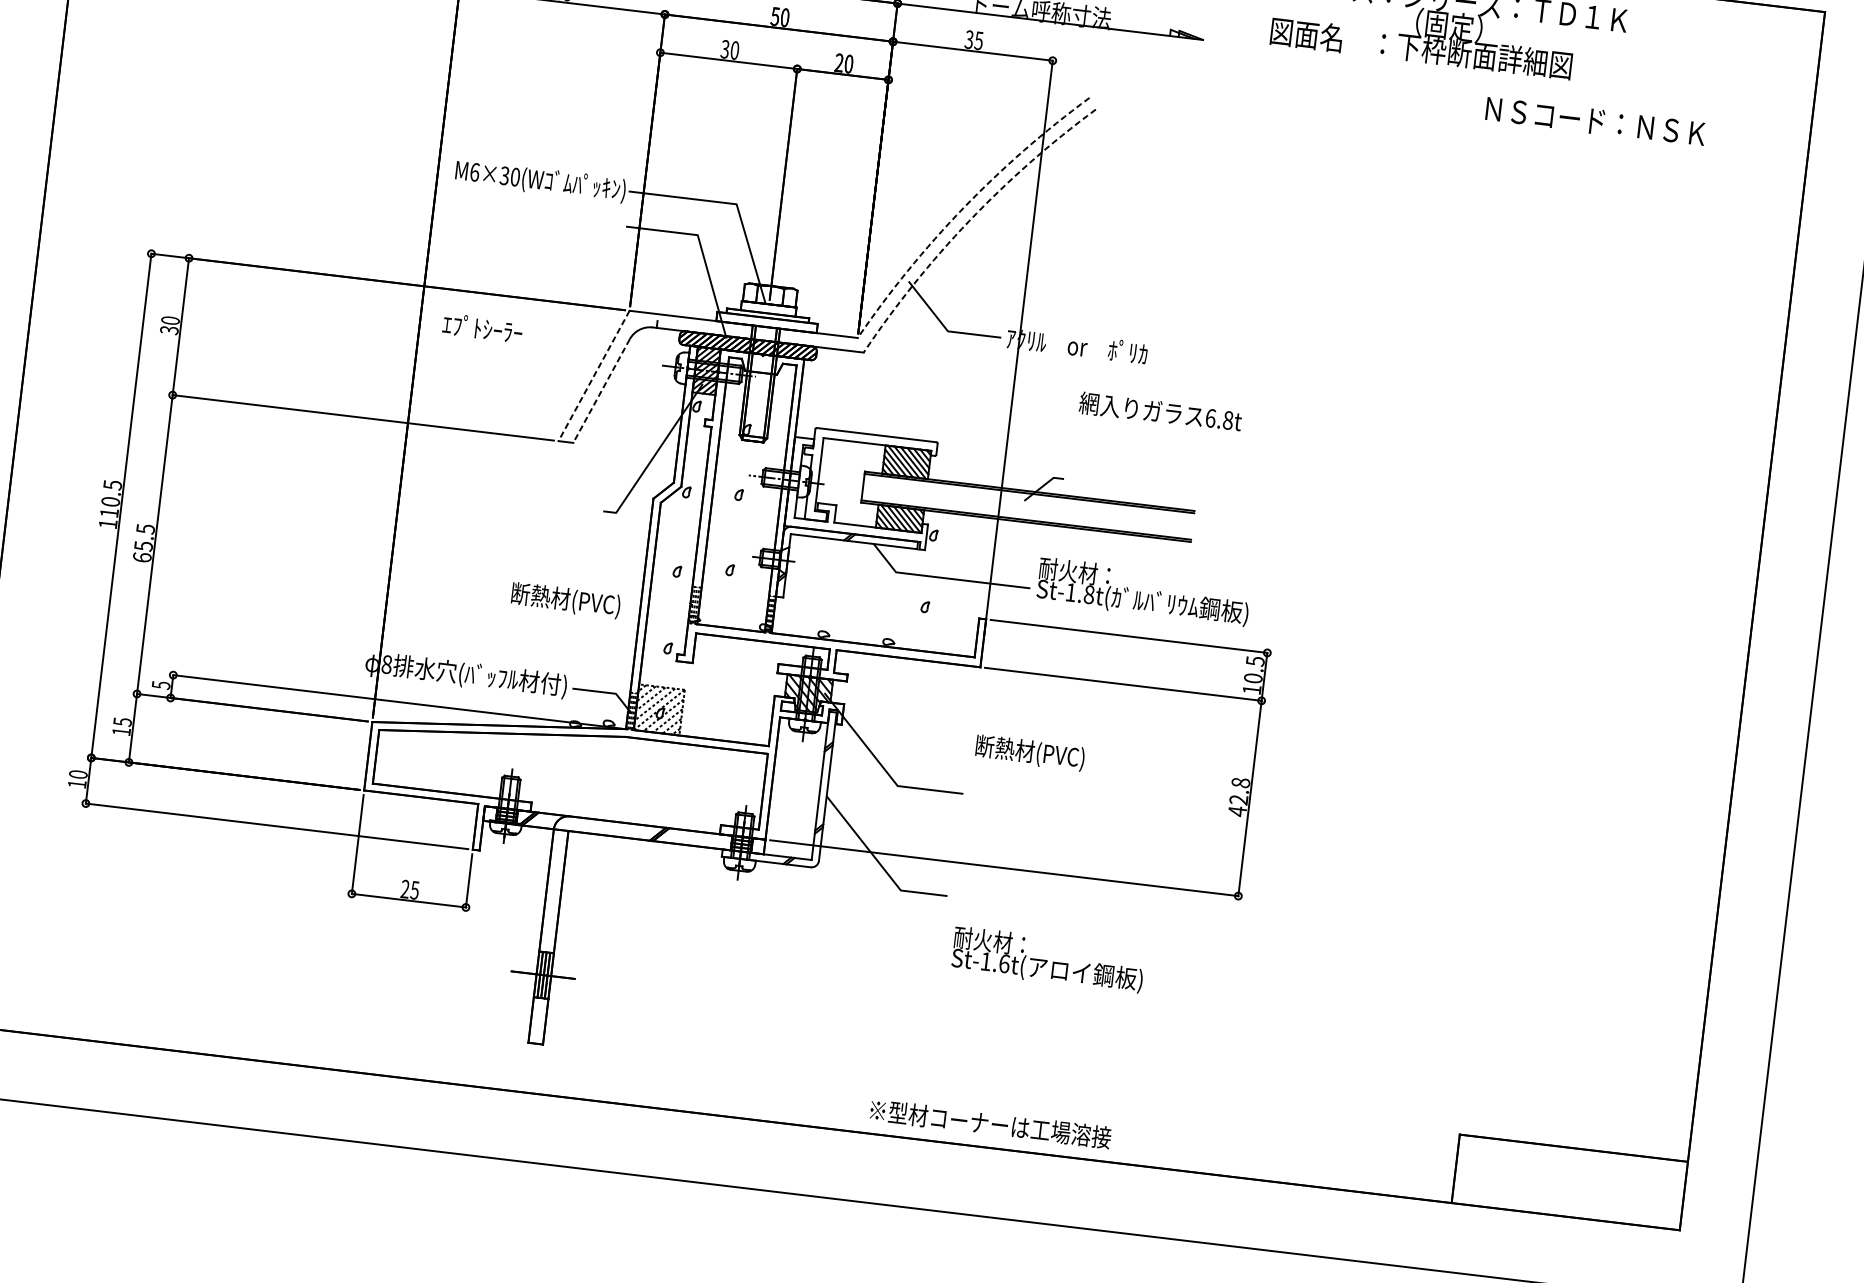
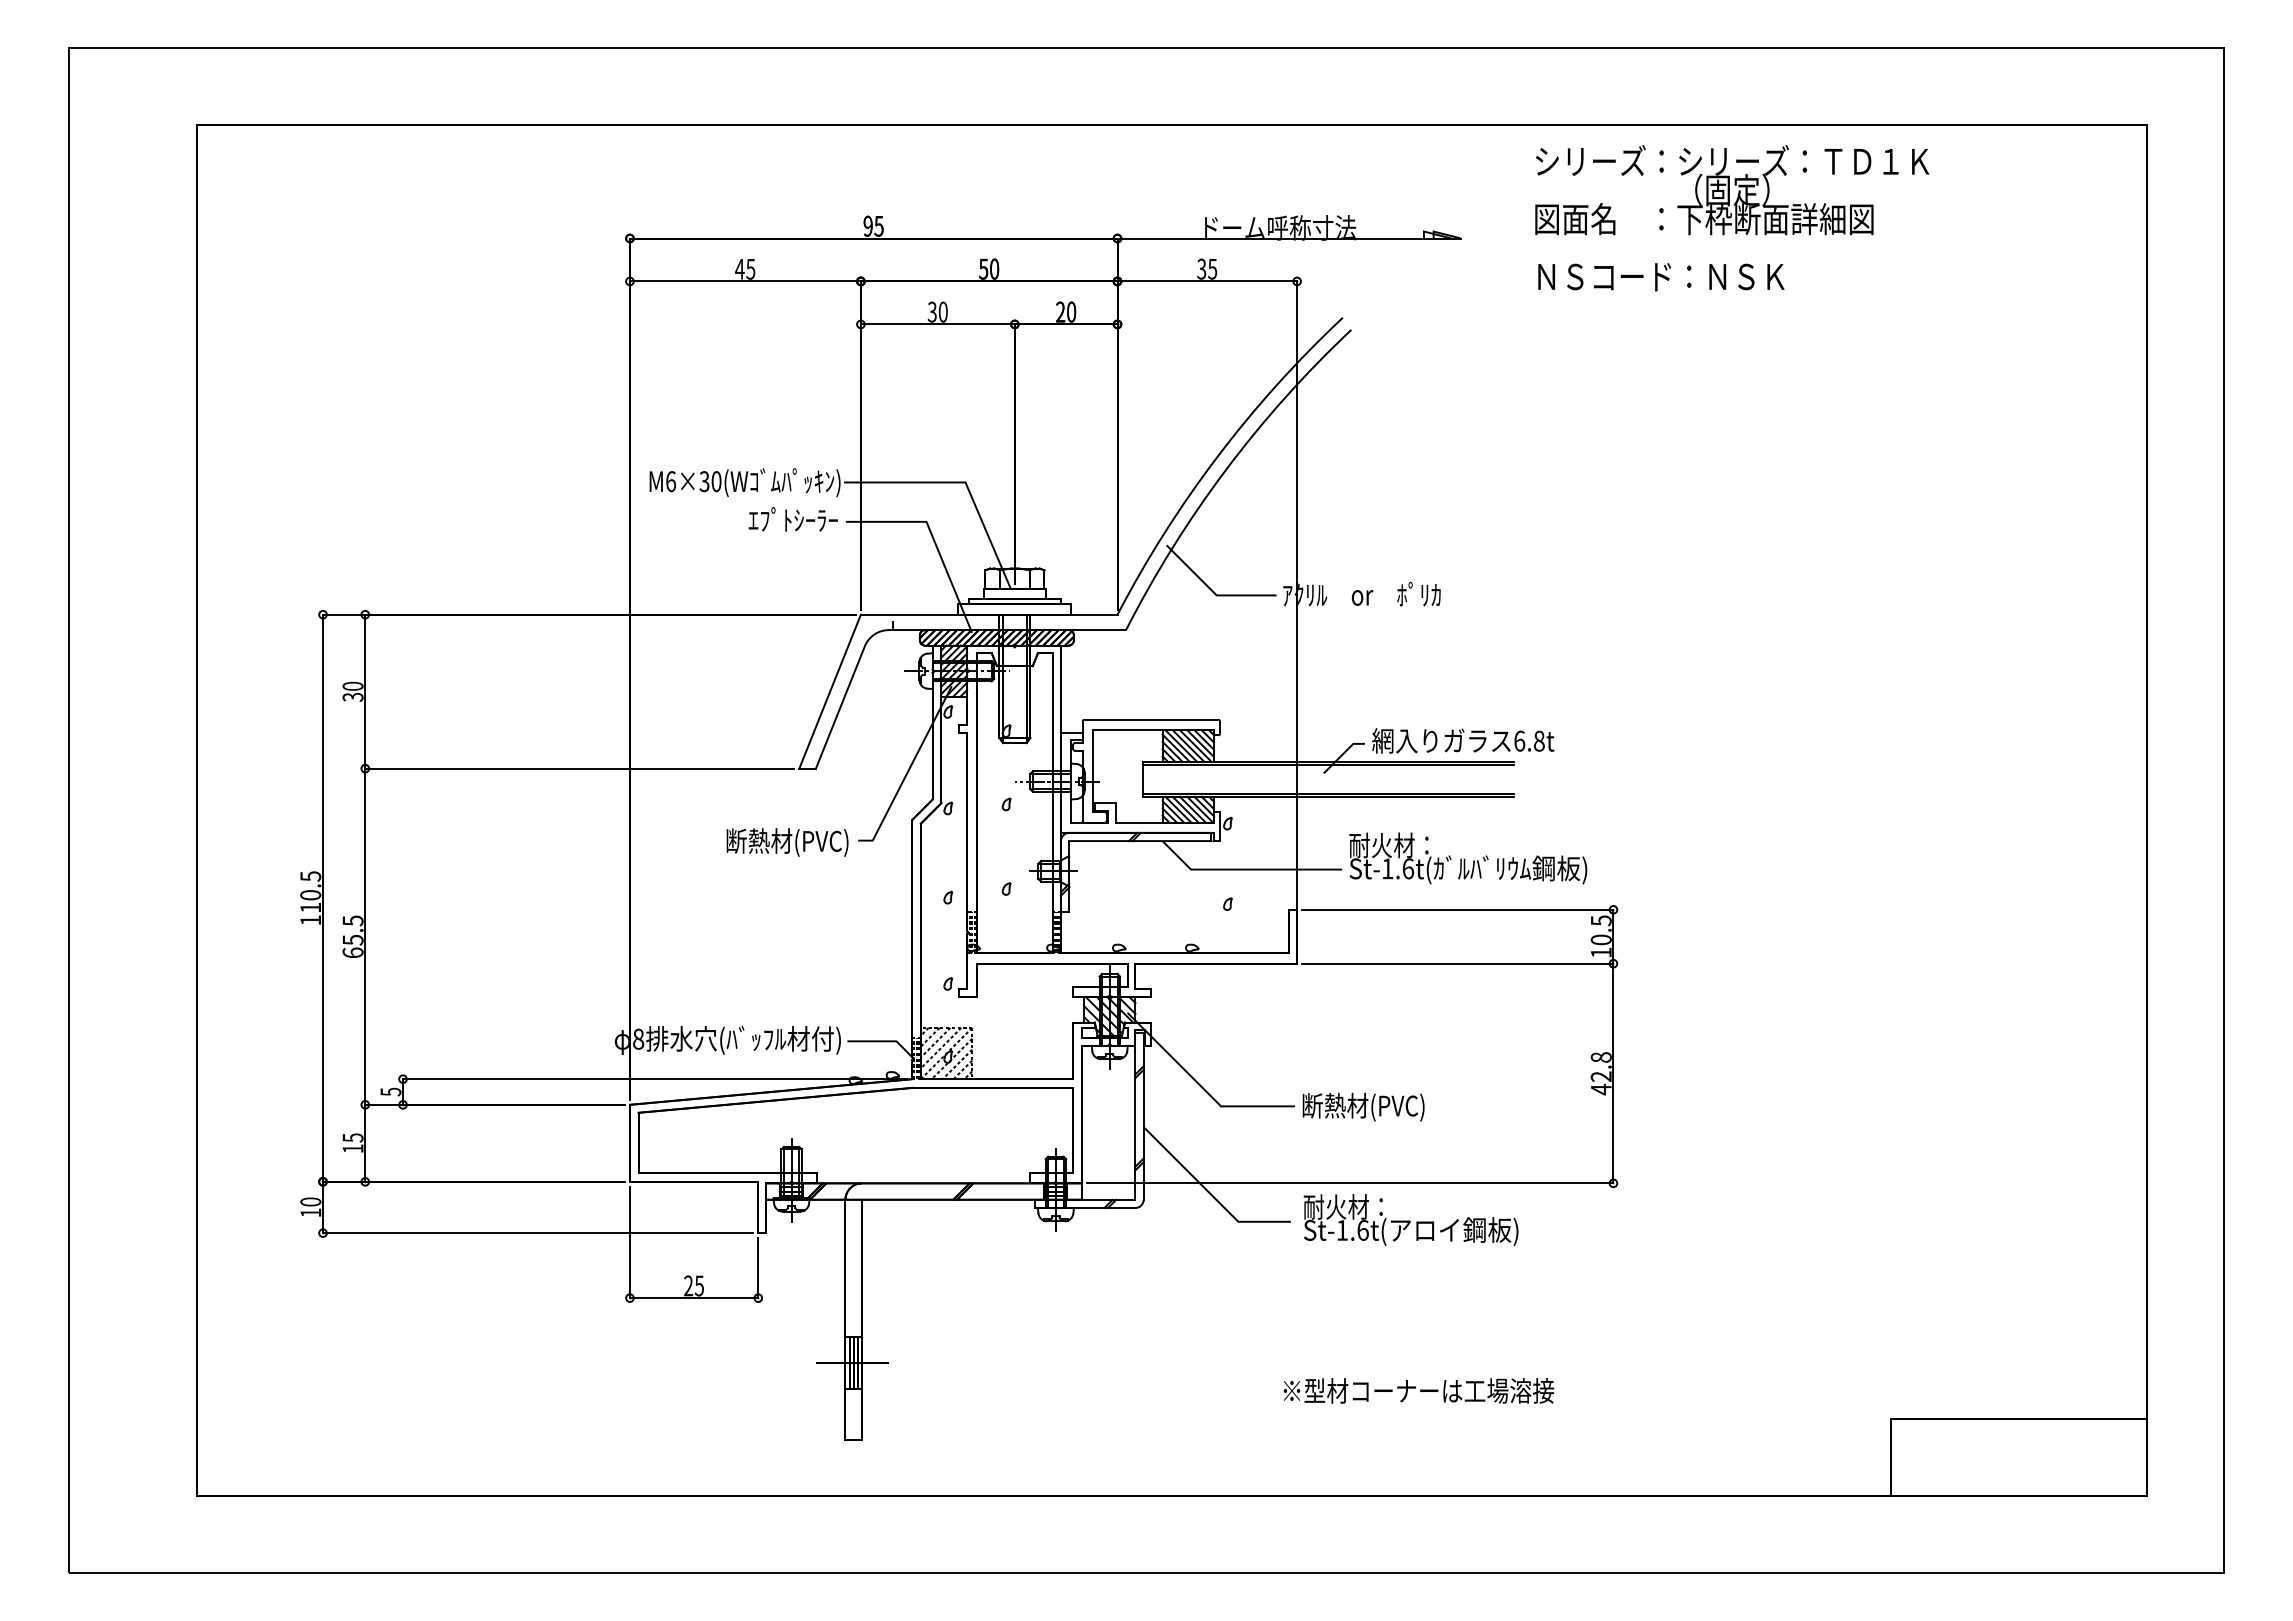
text: (1595, 121) -> (1661, 277), moved
arc: (963, 207) -> (1217, 456), dashed -> solid
arc: (969, 221) -> (1225, 470), dashed -> solid
text: (482, 328) -> (792, 519), moved
line: (594, 375) -> (830, 691), dashed -> solid
line: (601, 391) -> (840, 707), dashed -> solid
text: (1160, 411) -> (1463, 740), moved
text: (1089, 594) -> (1408, 868), St-1.8t( -> St-1.6t(
text: (565, 600) -> (787, 842), moved
text: (1030, 752) -> (1363, 1106), moved
text: (1047, 959) -> (1410, 1219), moved
text: (990, 1123) -> (1418, 1390), moved

